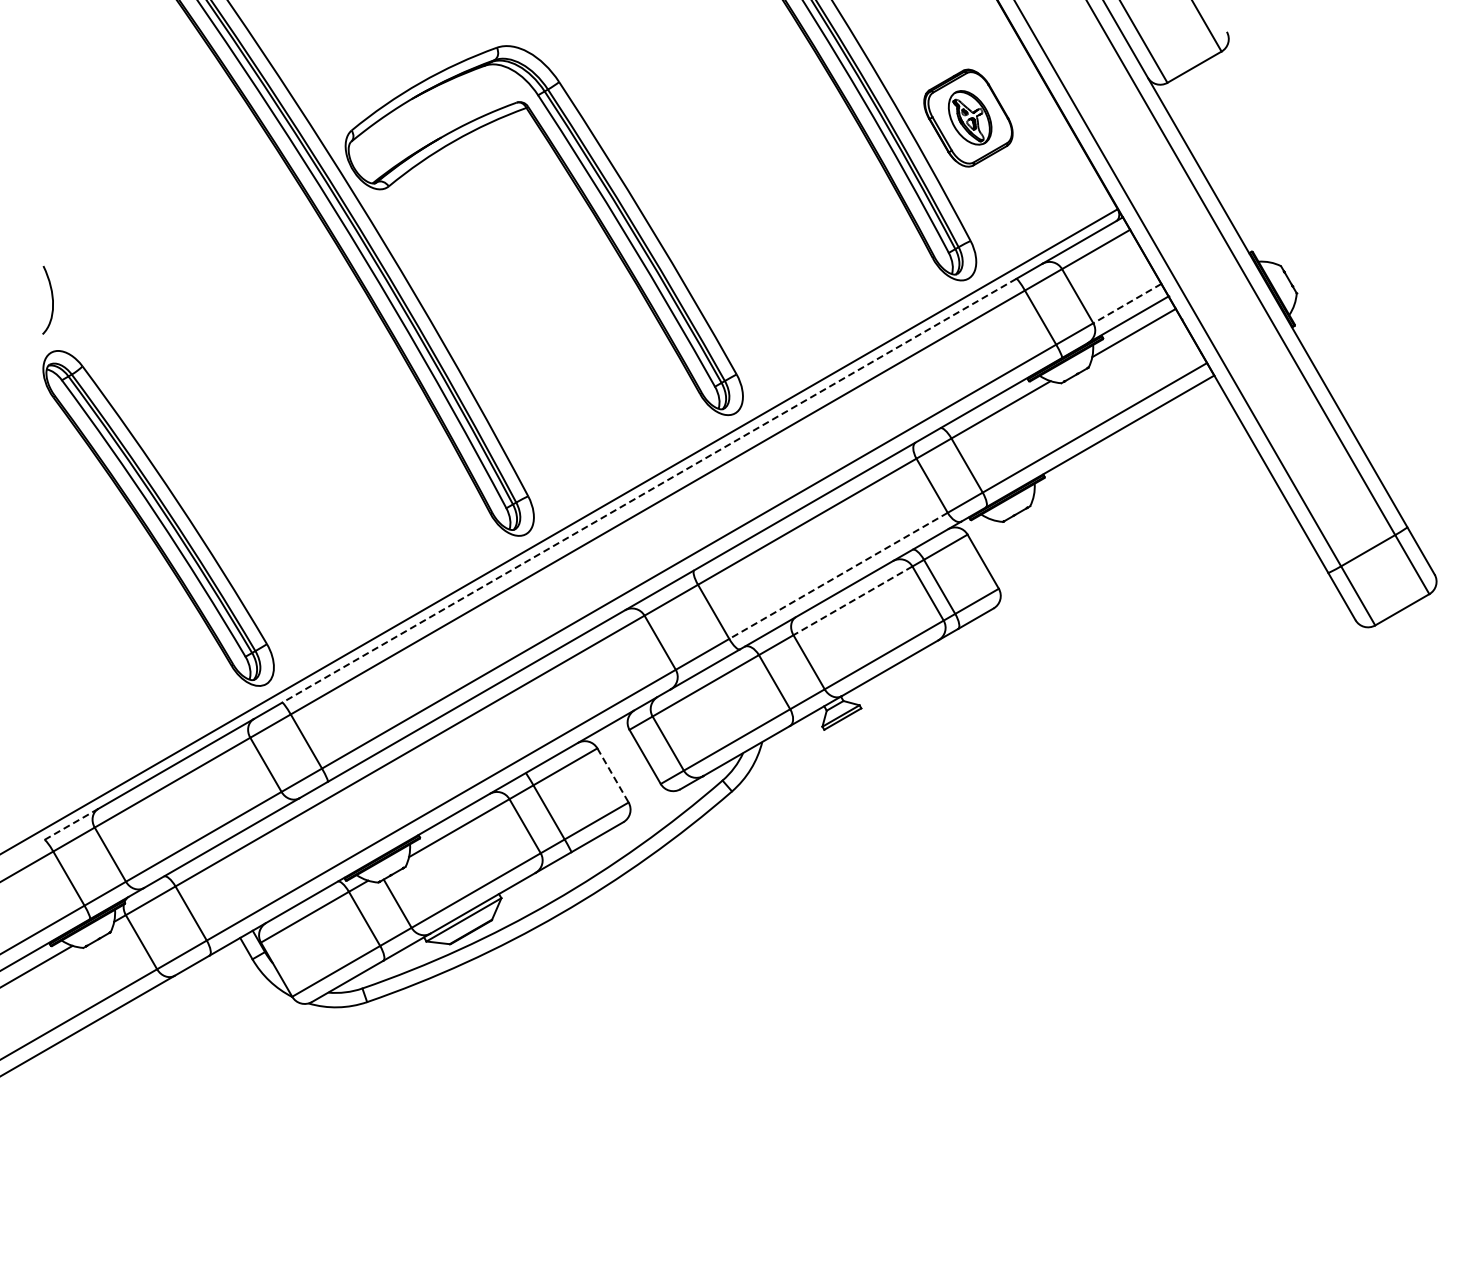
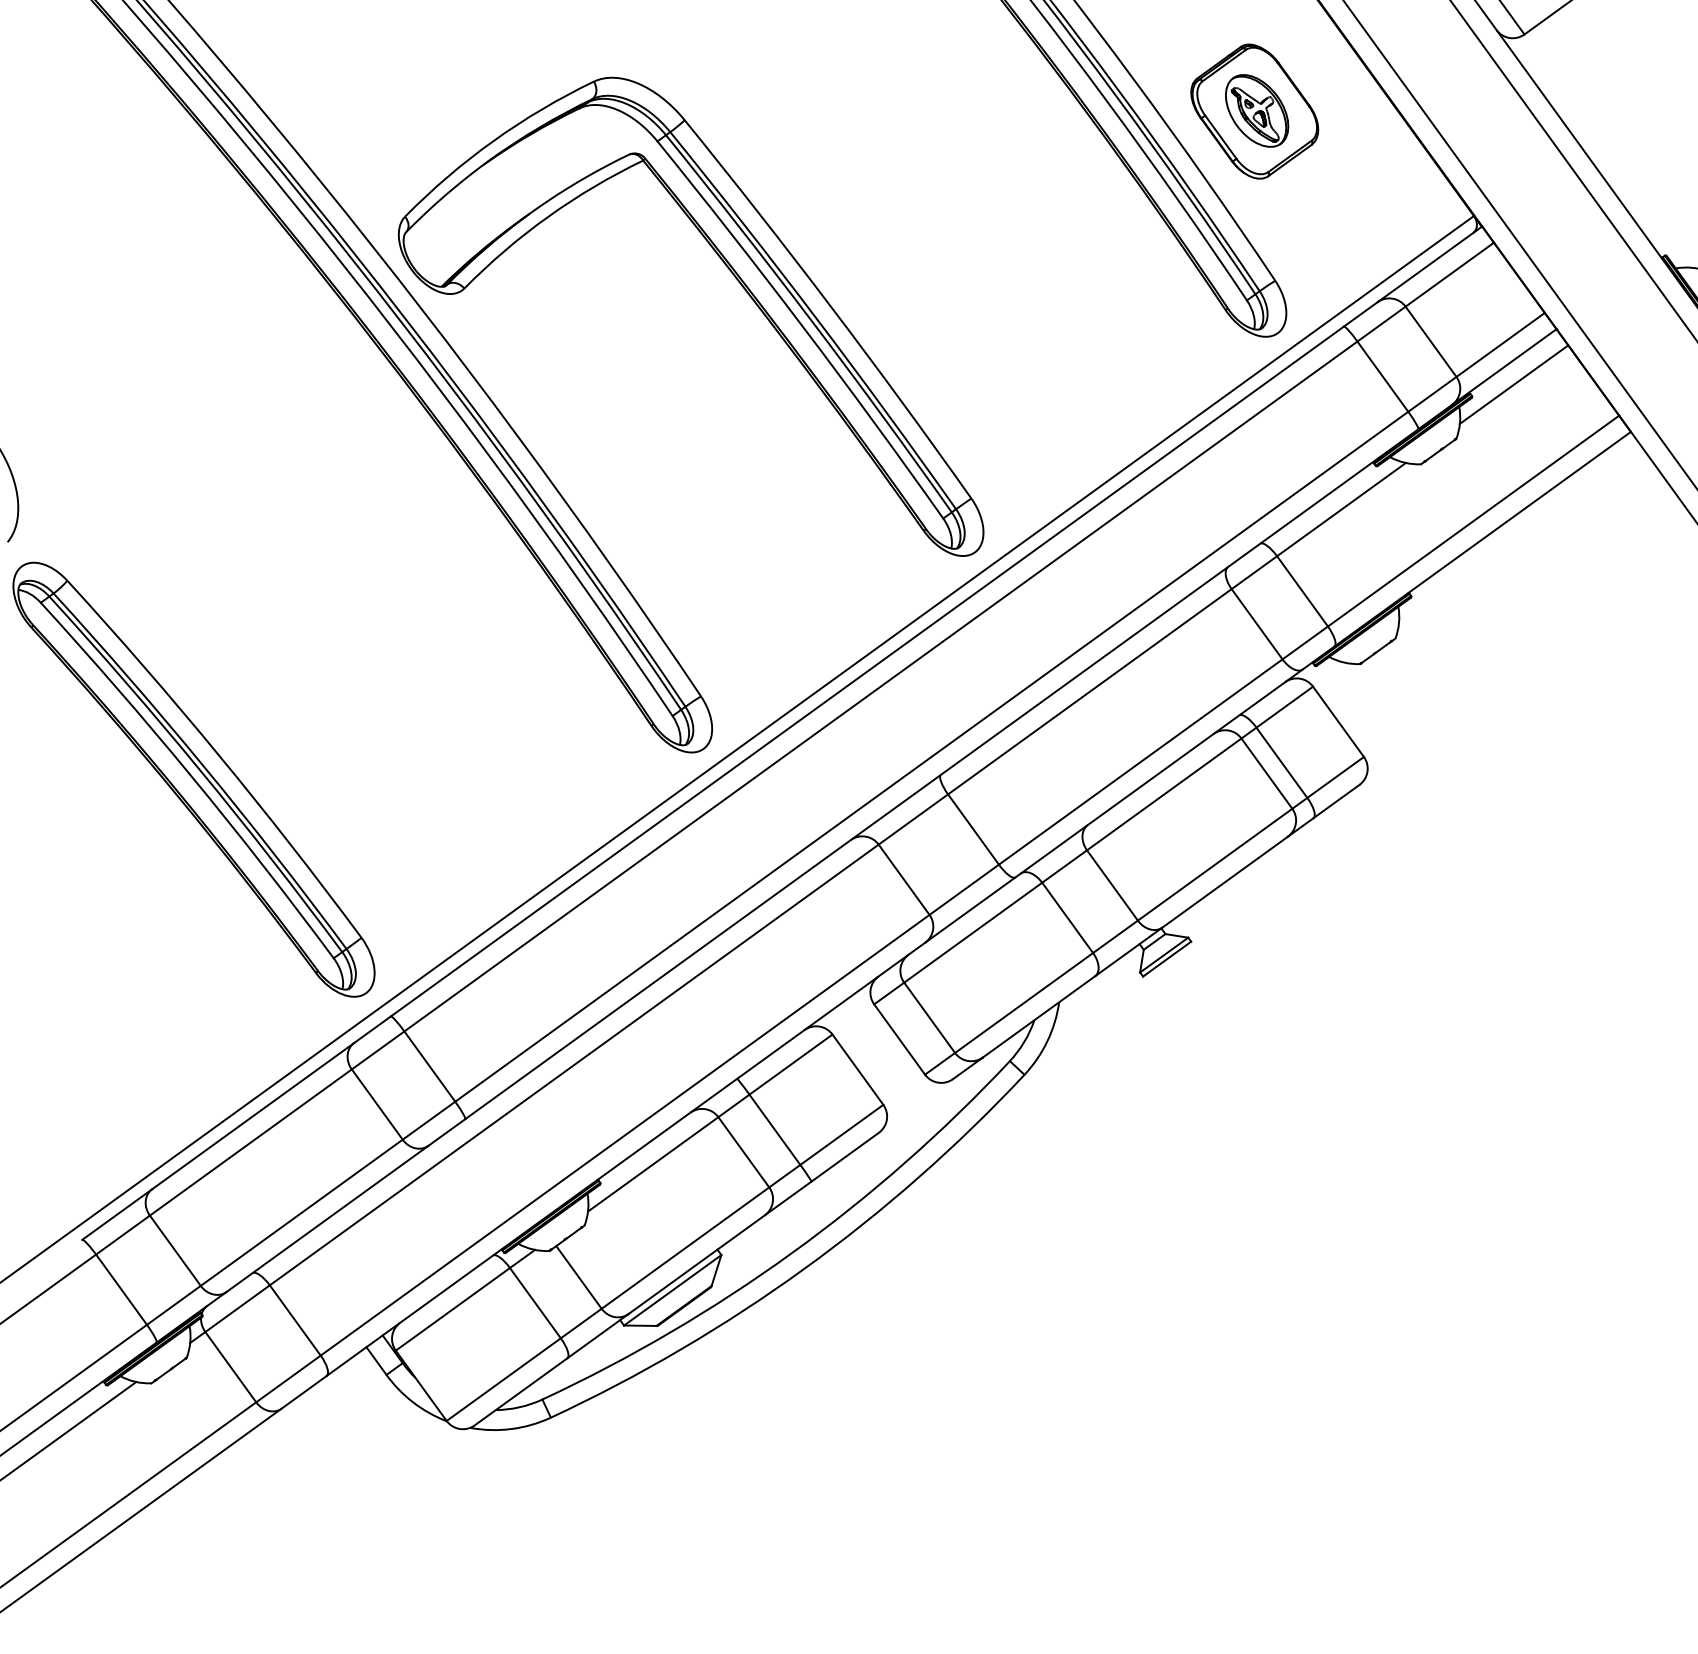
line: (1126, 303) -> (1499, 344), dashed -> solid
line: (649, 490) -> (867, 671), dashed -> solid
line: (838, 576) -> (1140, 762), dashed -> solid
line: (852, 600) -> (1163, 794), dashed -> solid
line: (613, 775) -> (858, 1069), dashed -> solid
line: (70, 824) -> (115, 1214), dashed -> solid

